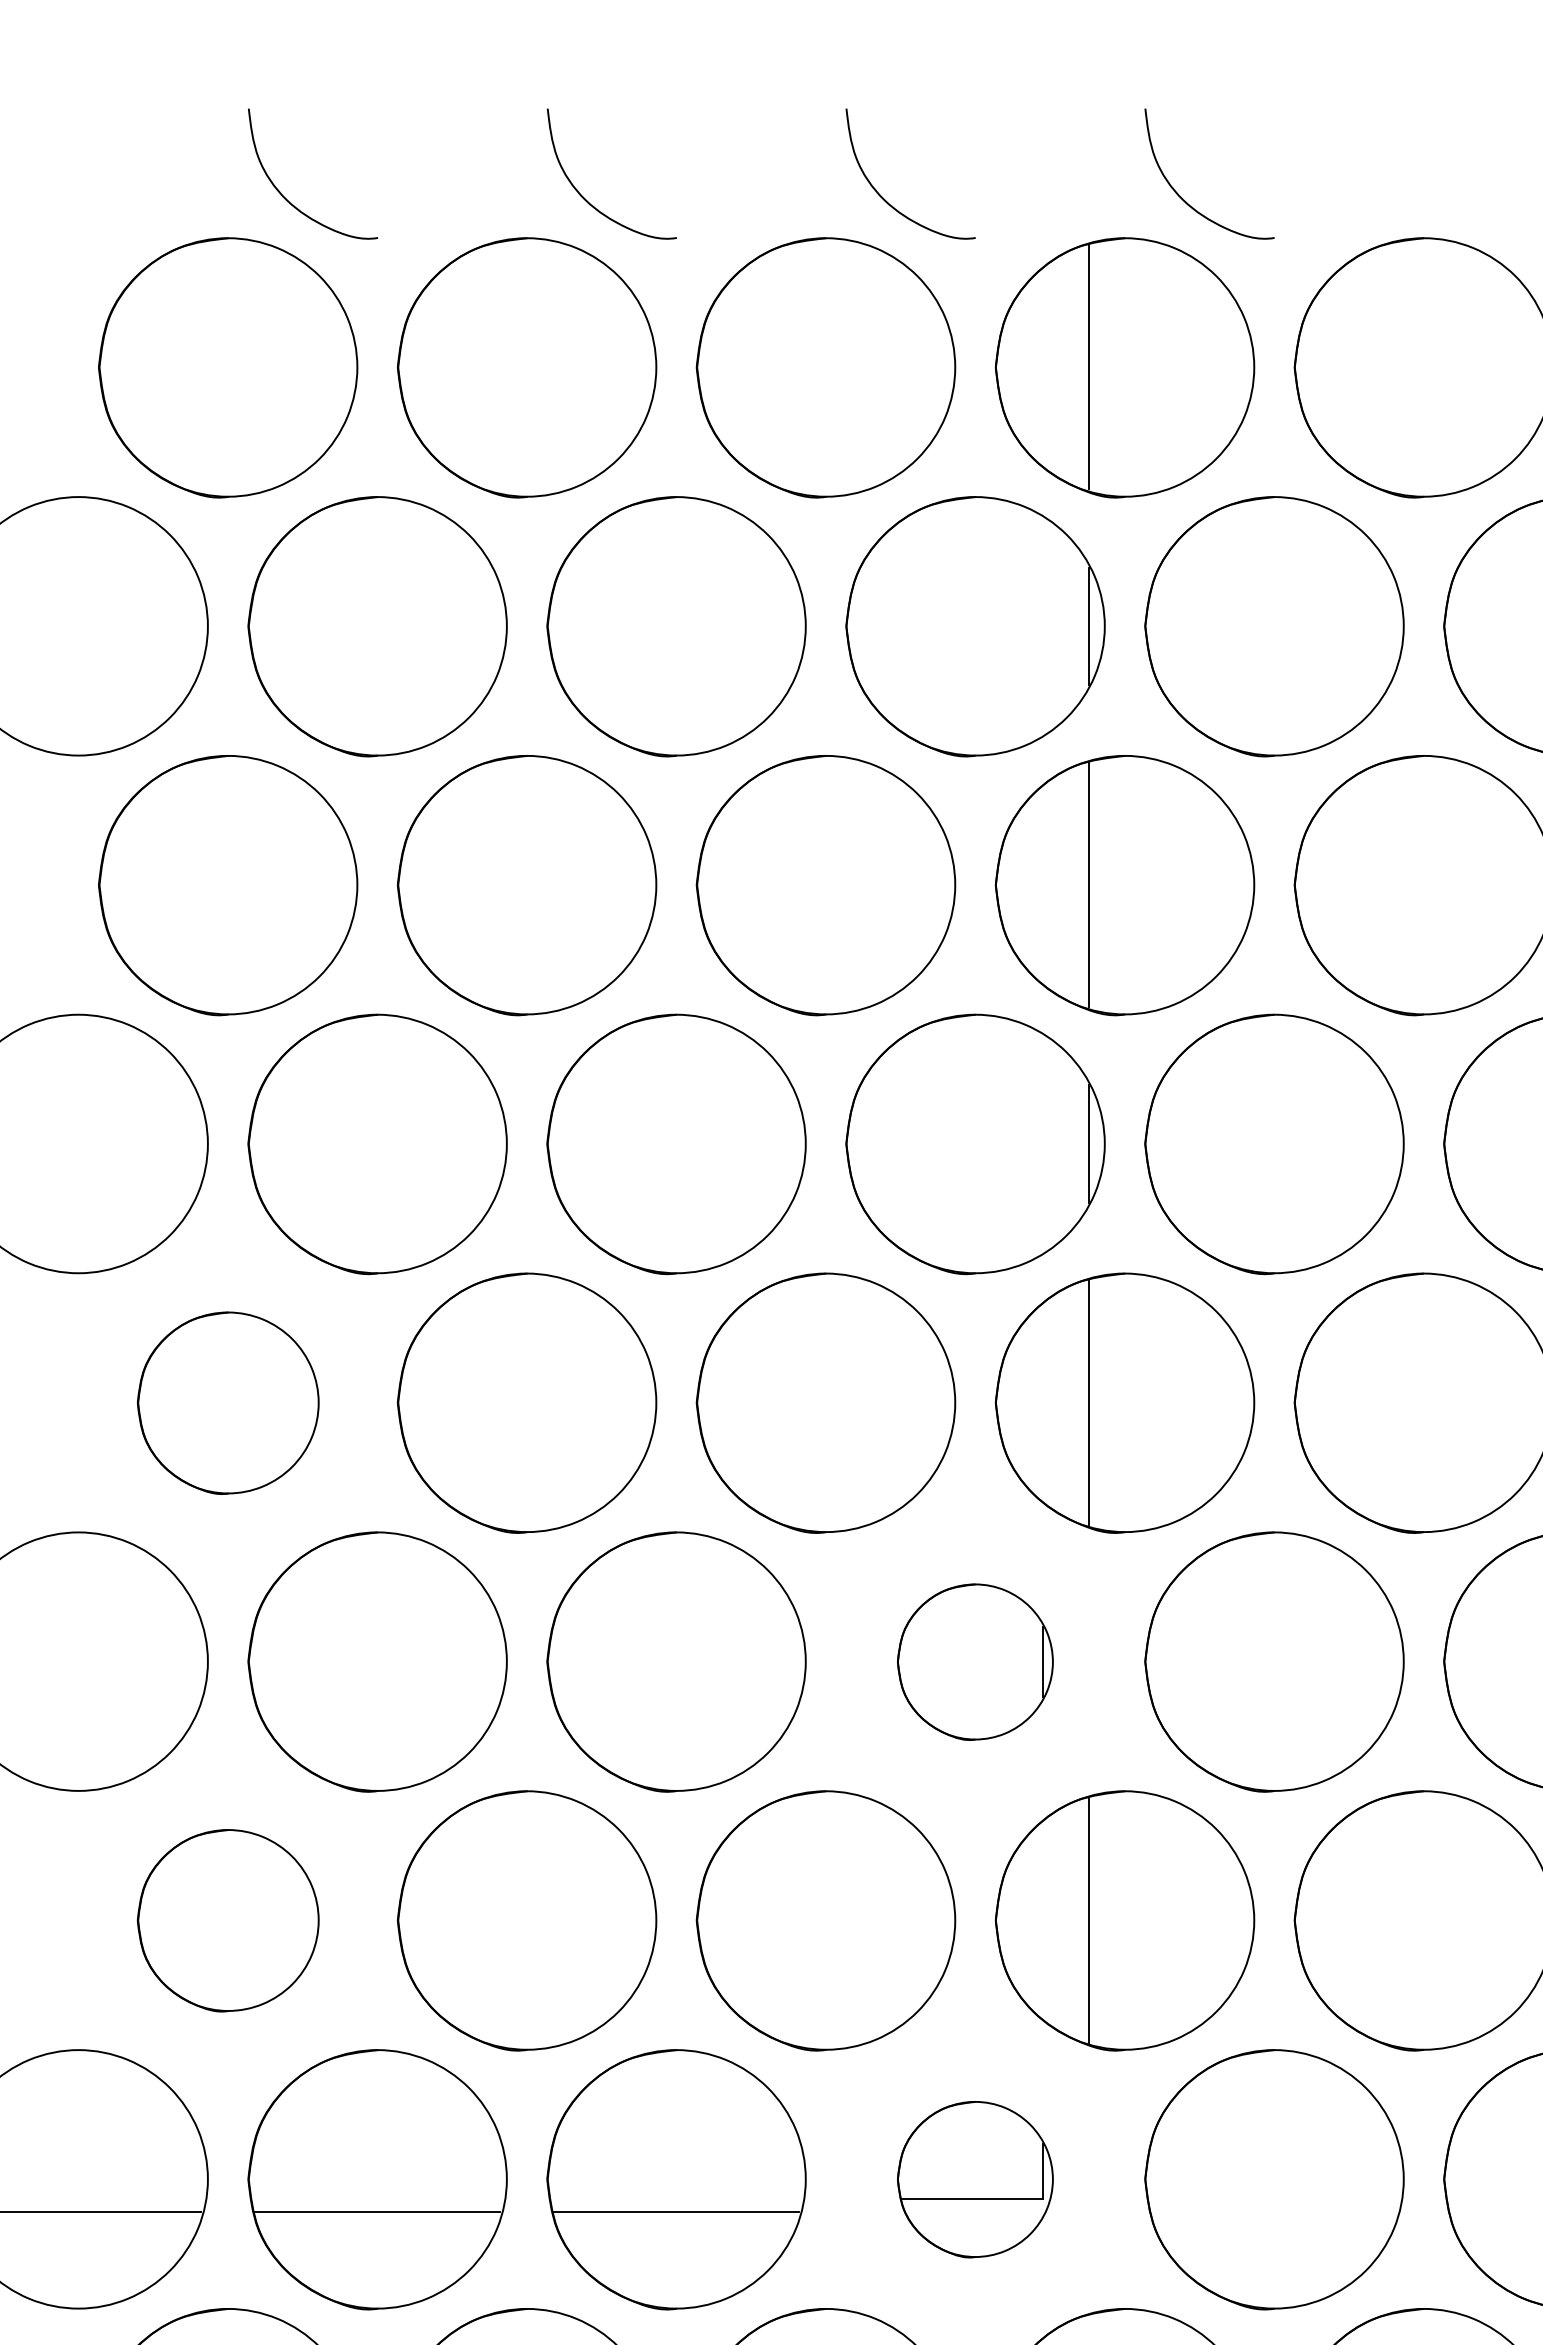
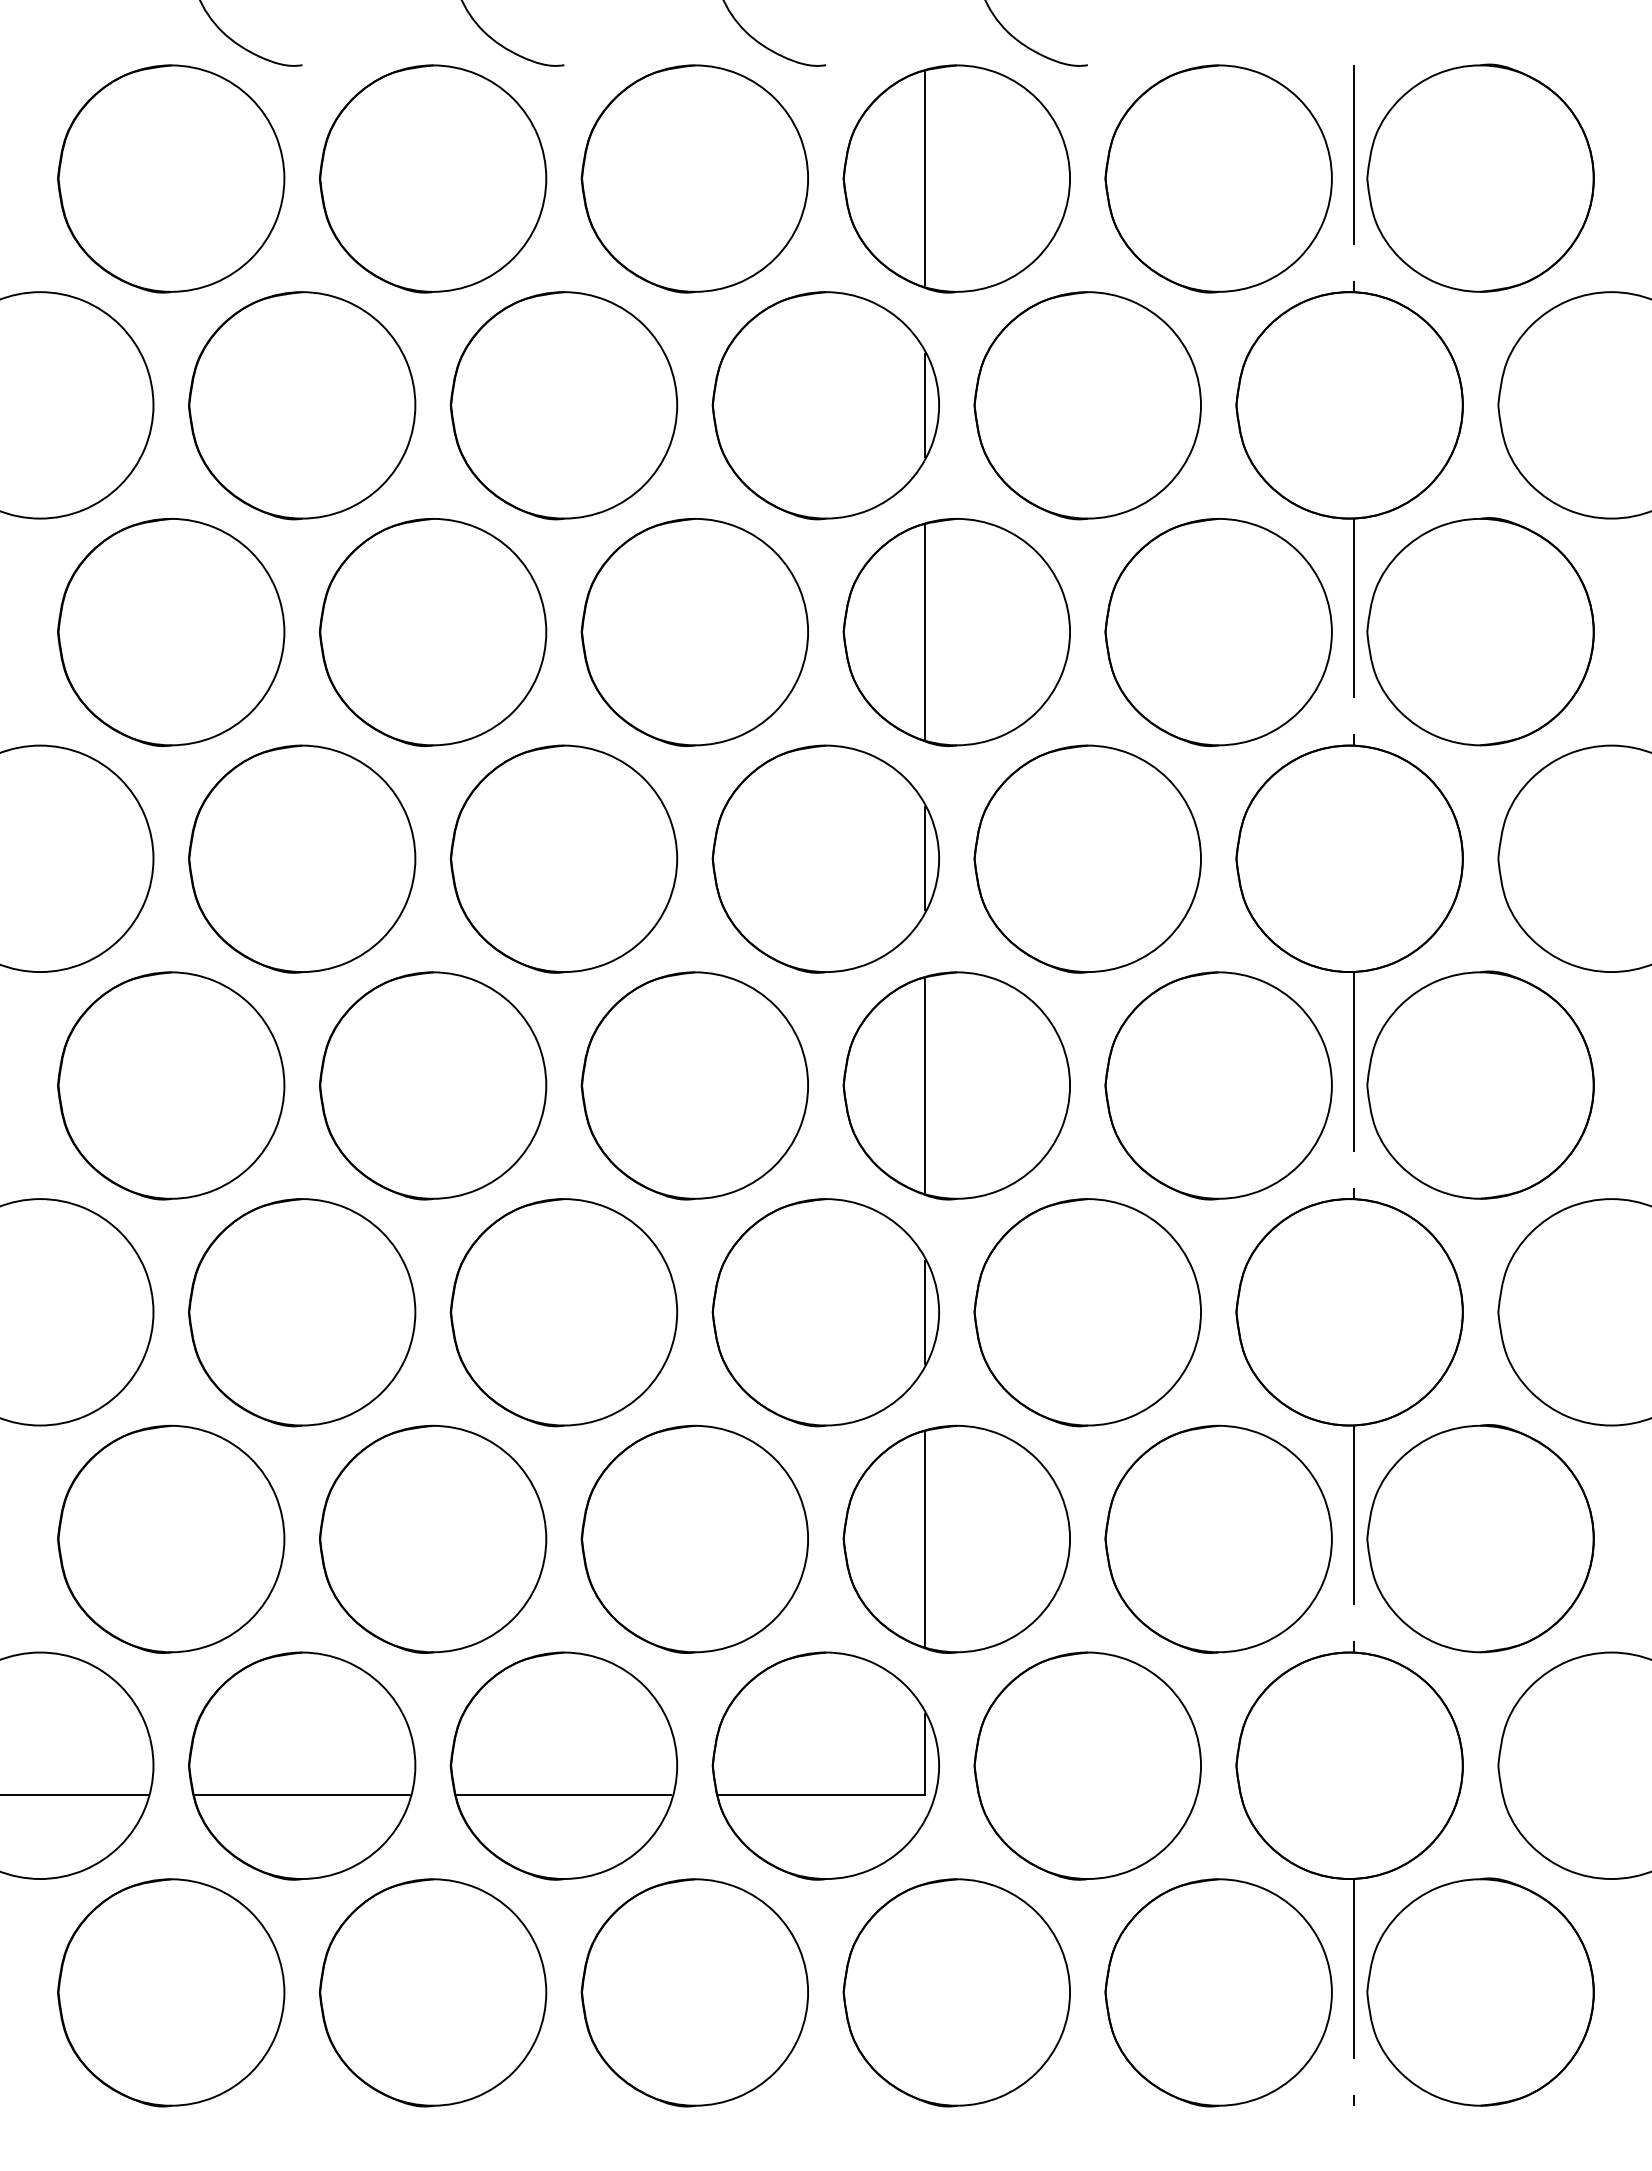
part: (228, 1402) -> (171, 1085), size x1.43
part: (975, 1661) -> (825, 1312), size x1.67
part: (228, 1919) -> (171, 1538), size x1.43
part: (975, 2179) -> (825, 1765), size x1.67

